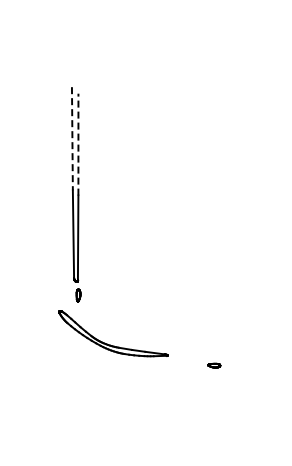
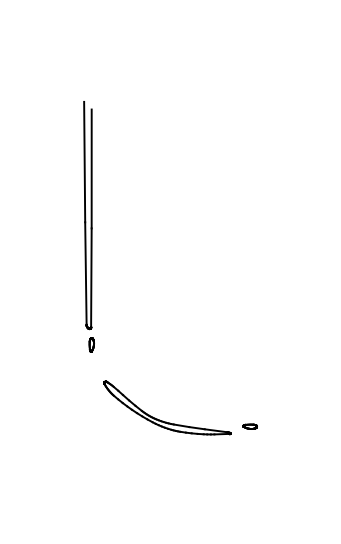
line: (72, 138) -> (84, 161), dashed -> solid
line: (78, 144) -> (91, 168), dashed -> solid
part: (110, 344) -> (164, 420), moved

